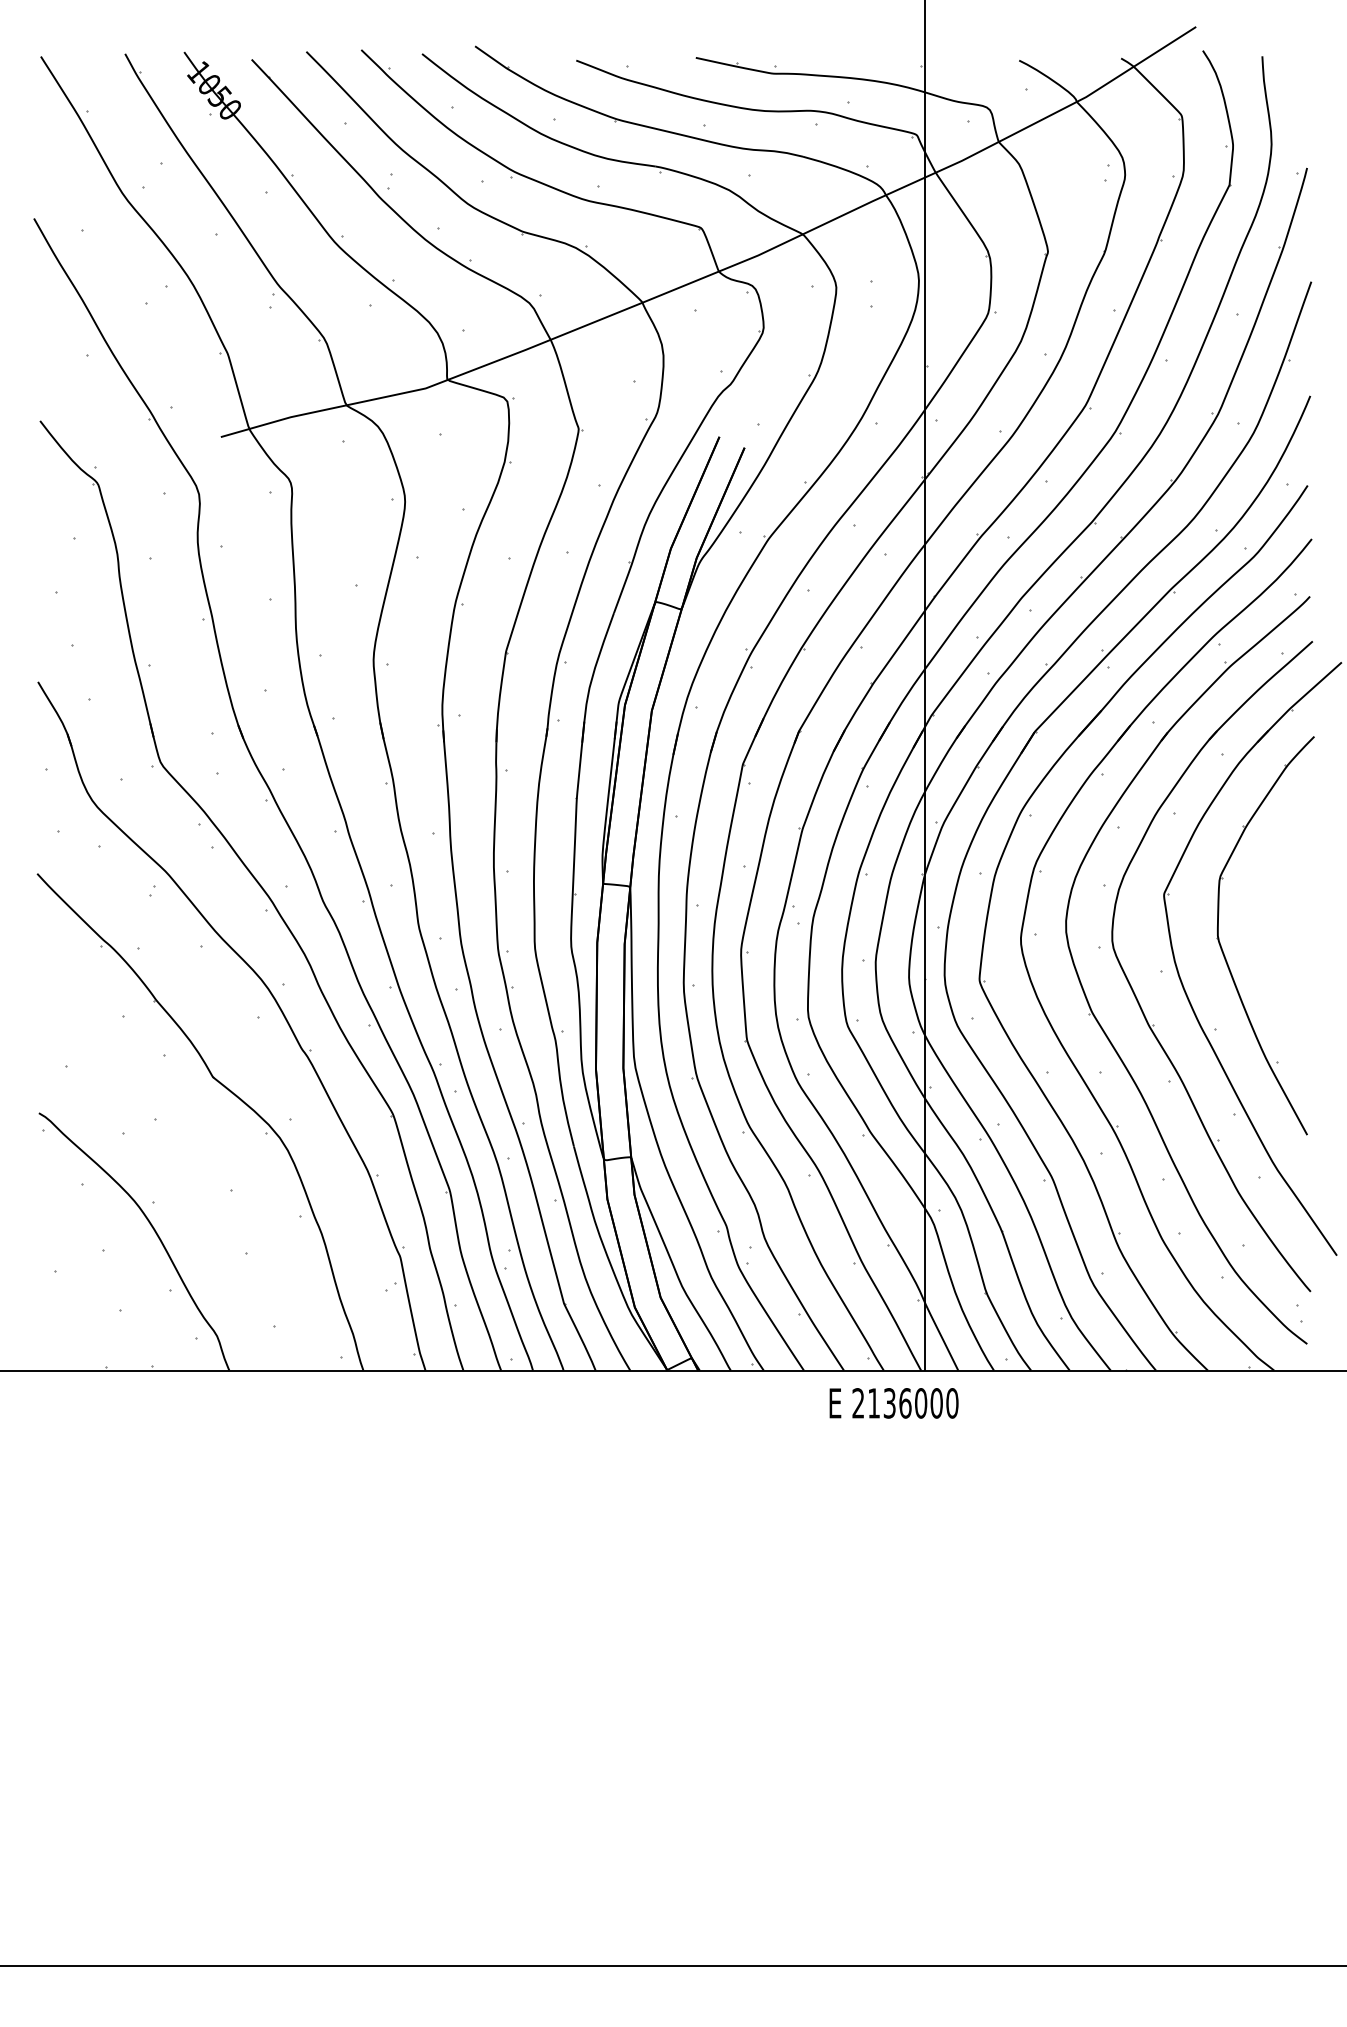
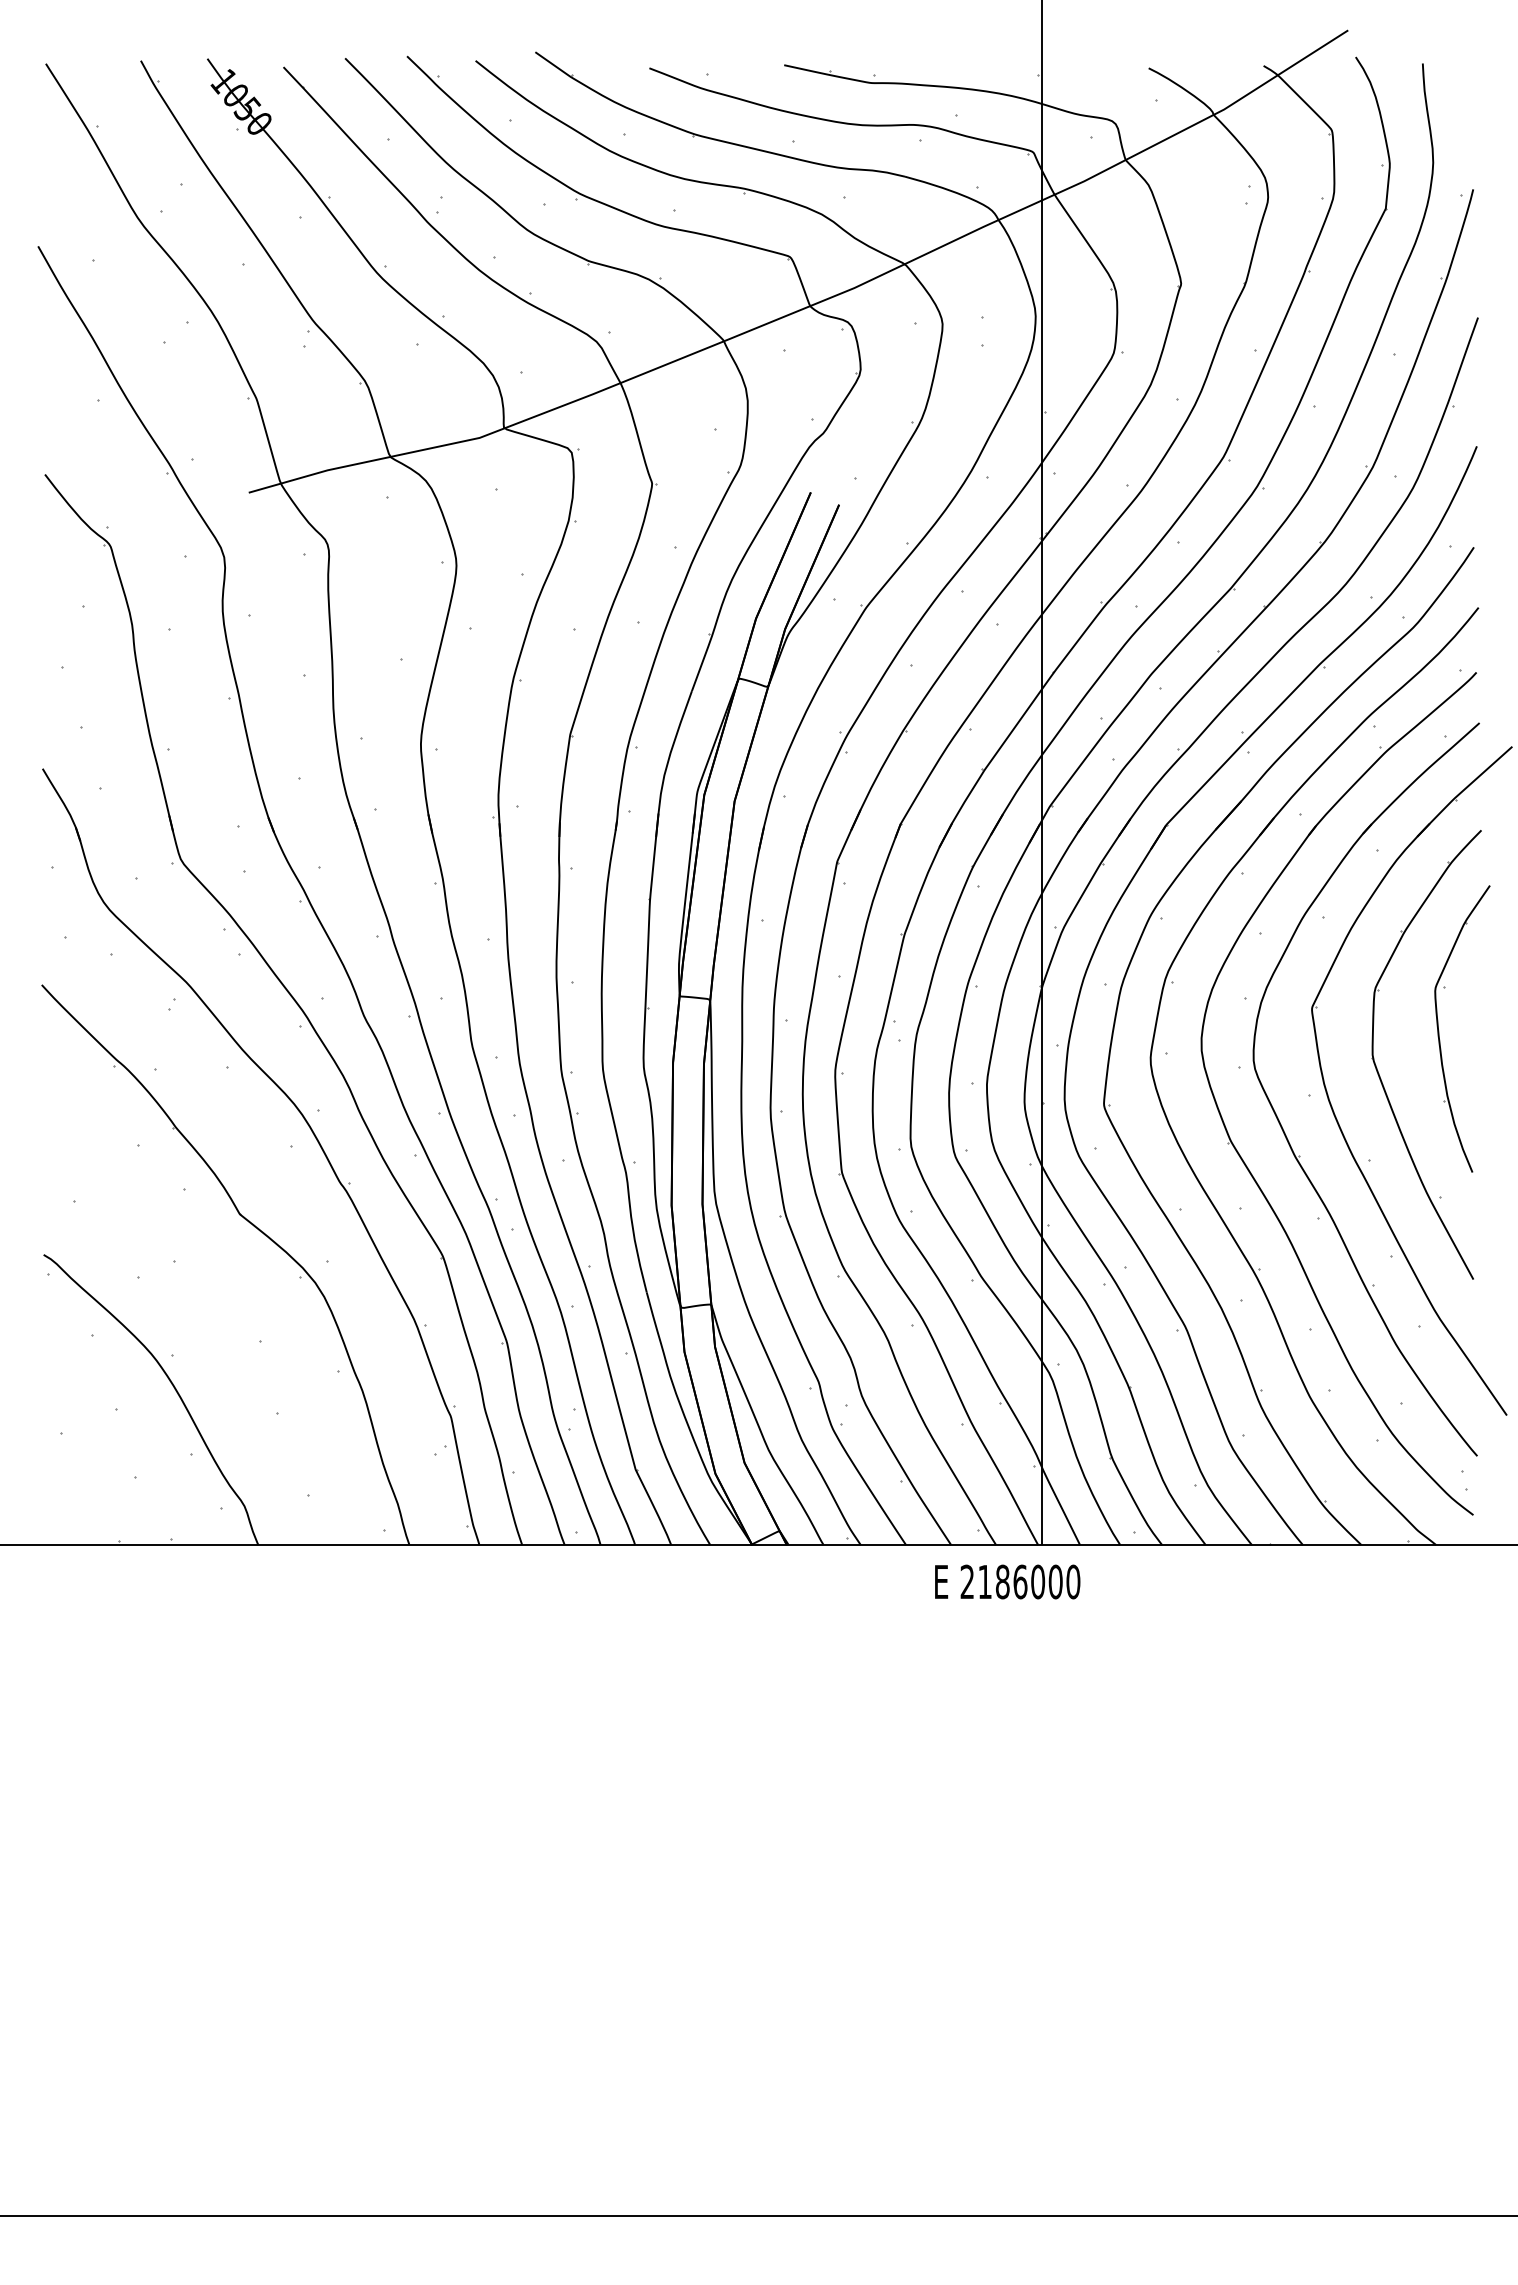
part: (1277, 914) -> (1439, 1030), added
text: (889, 1402) -> (1002, 1581), 2136000 -> 2186000

